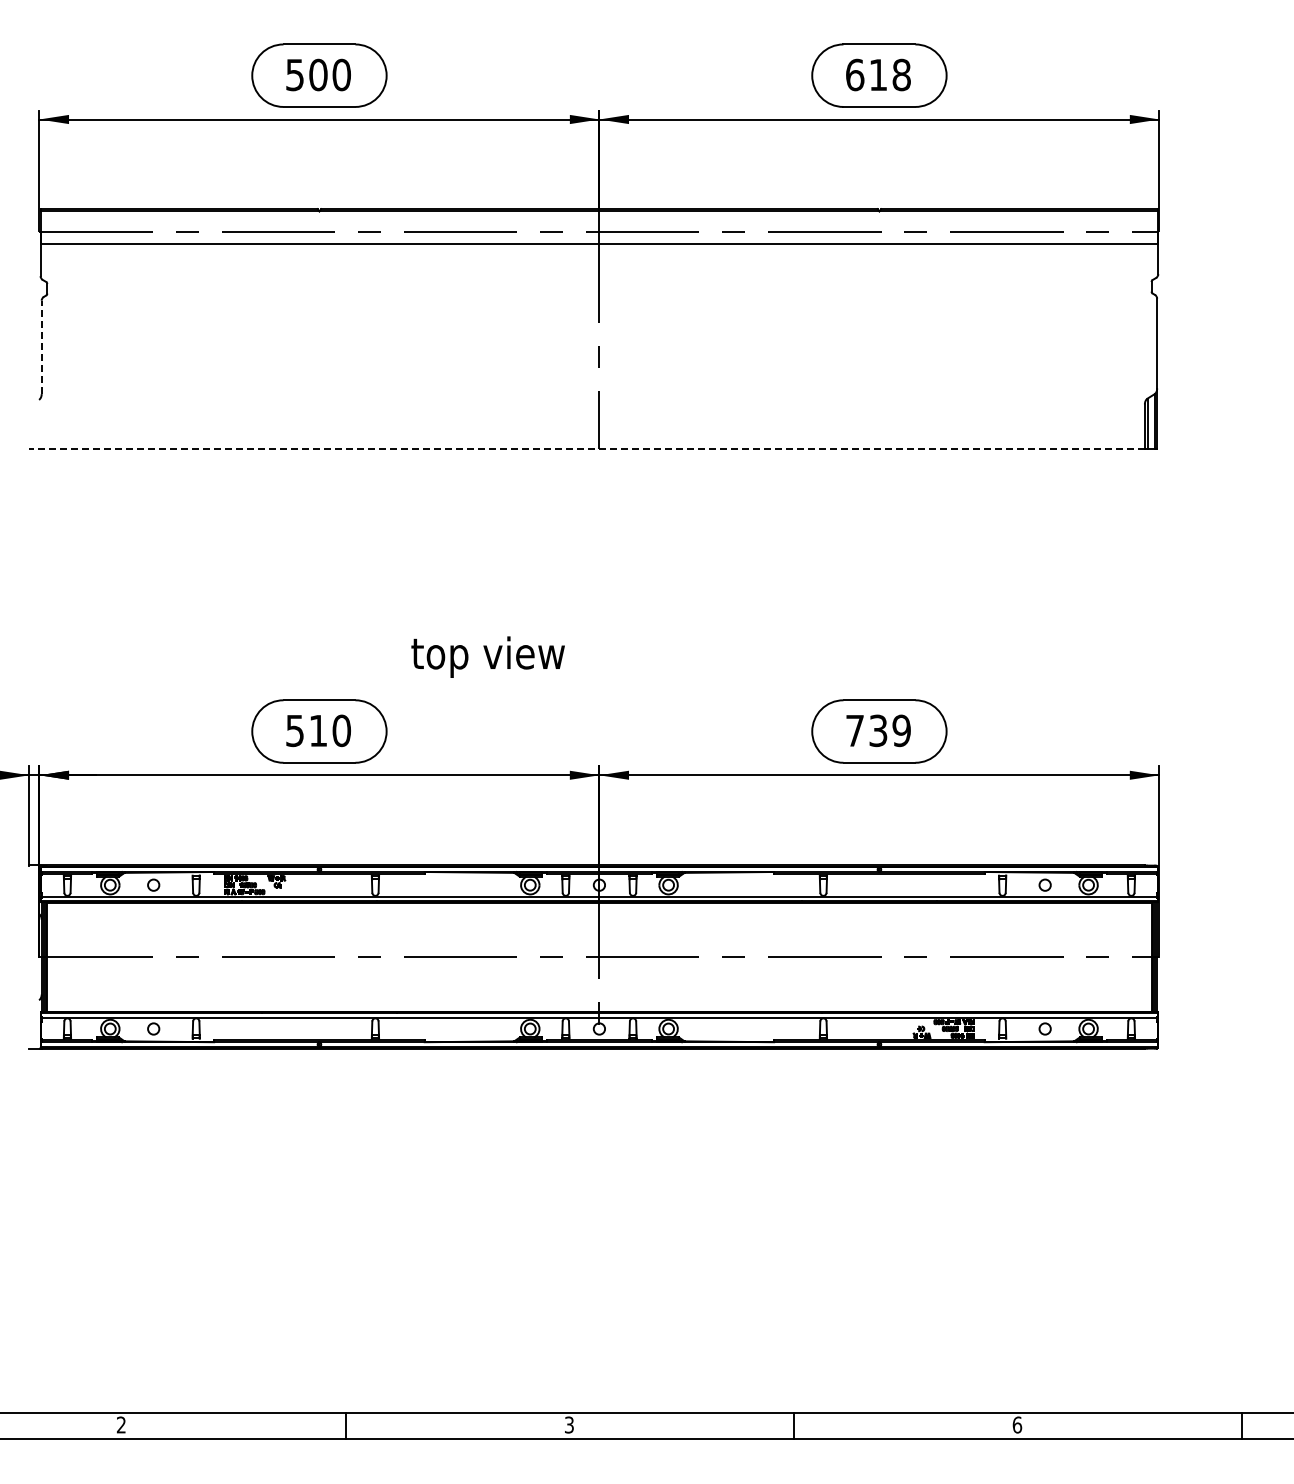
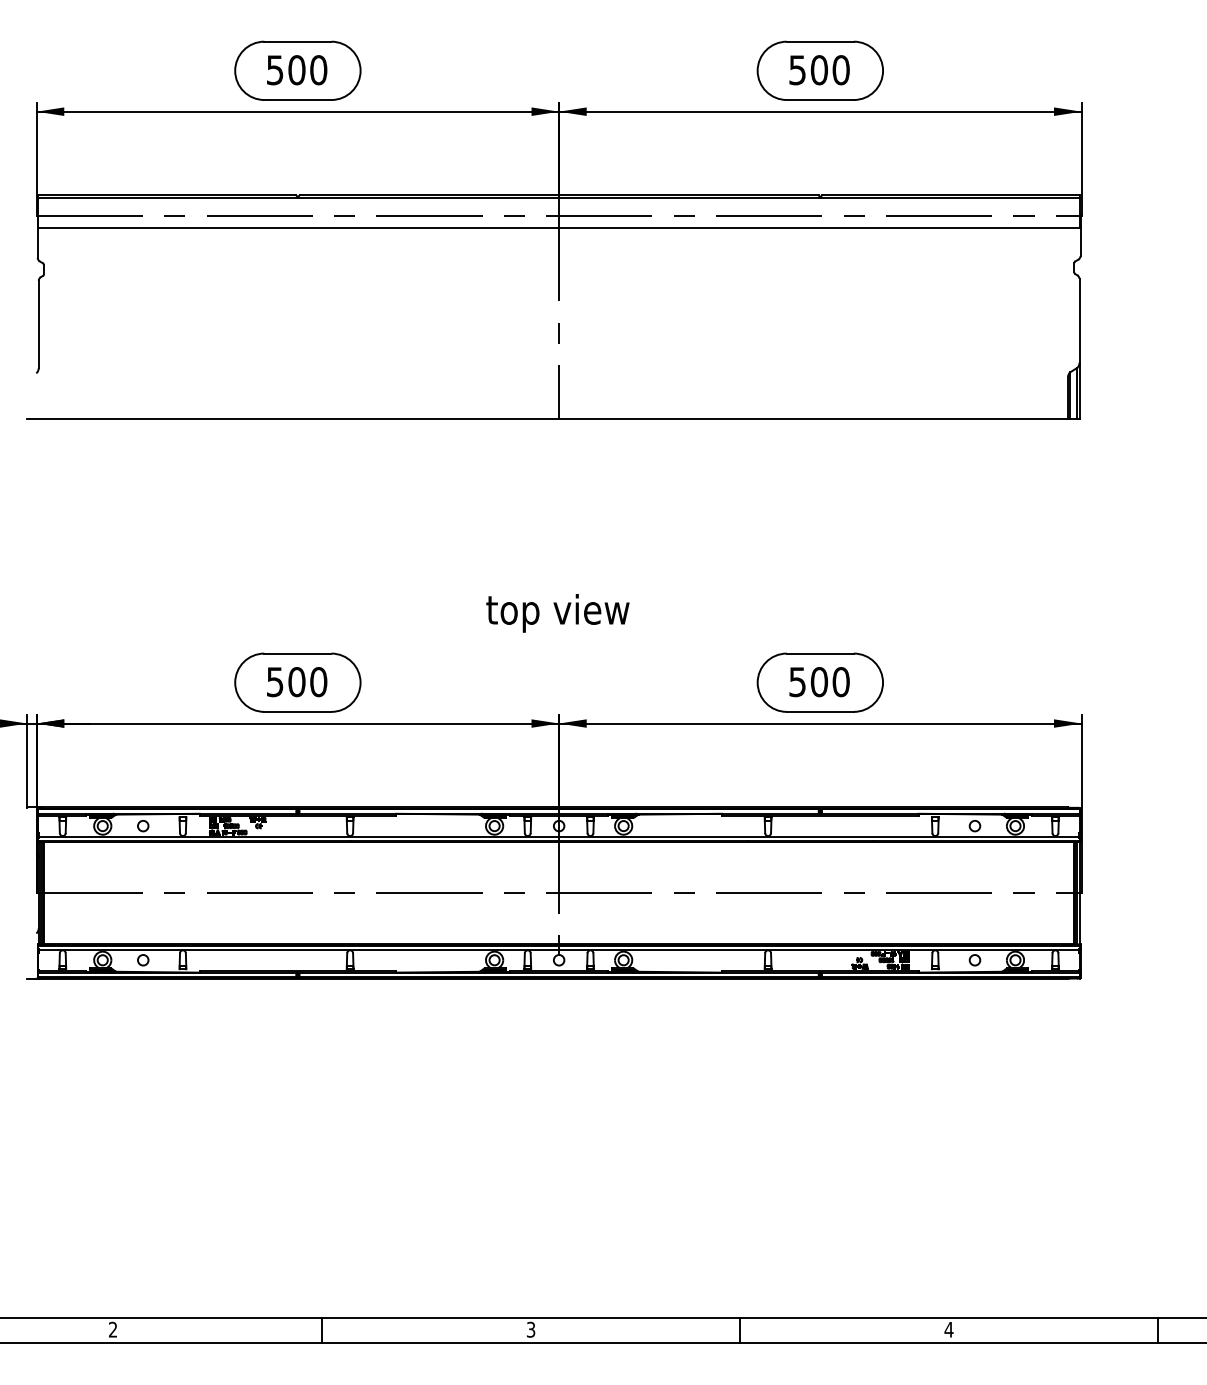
text: (878, 74) -> (819, 69), 618 -> 500
line: (41, 347) -> (38, 324), dashed -> solid
line: (587, 448) -> (547, 418), dashed -> solid
text: (487, 656) -> (557, 612), moved
text: (318, 730) -> (297, 681), 510 -> 500
text: (878, 730) -> (819, 681), 739 -> 500
text: (1017, 1424) -> (949, 1329), 6 -> 4

